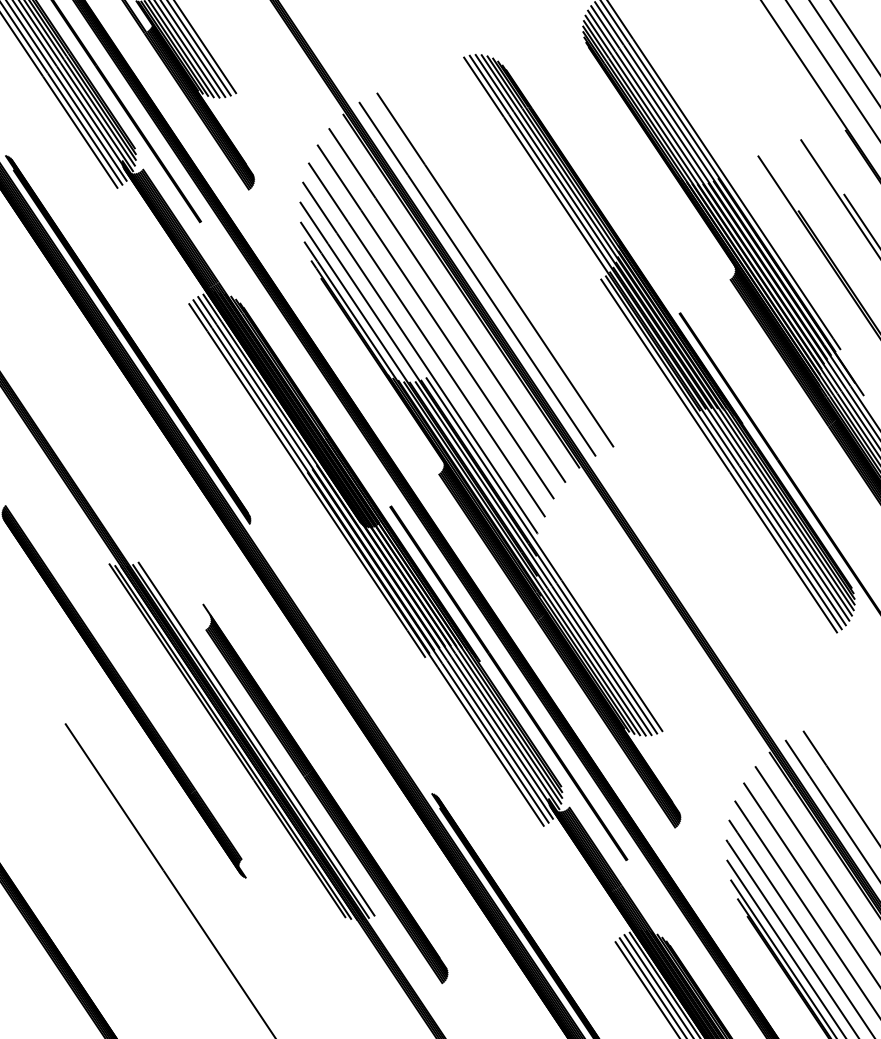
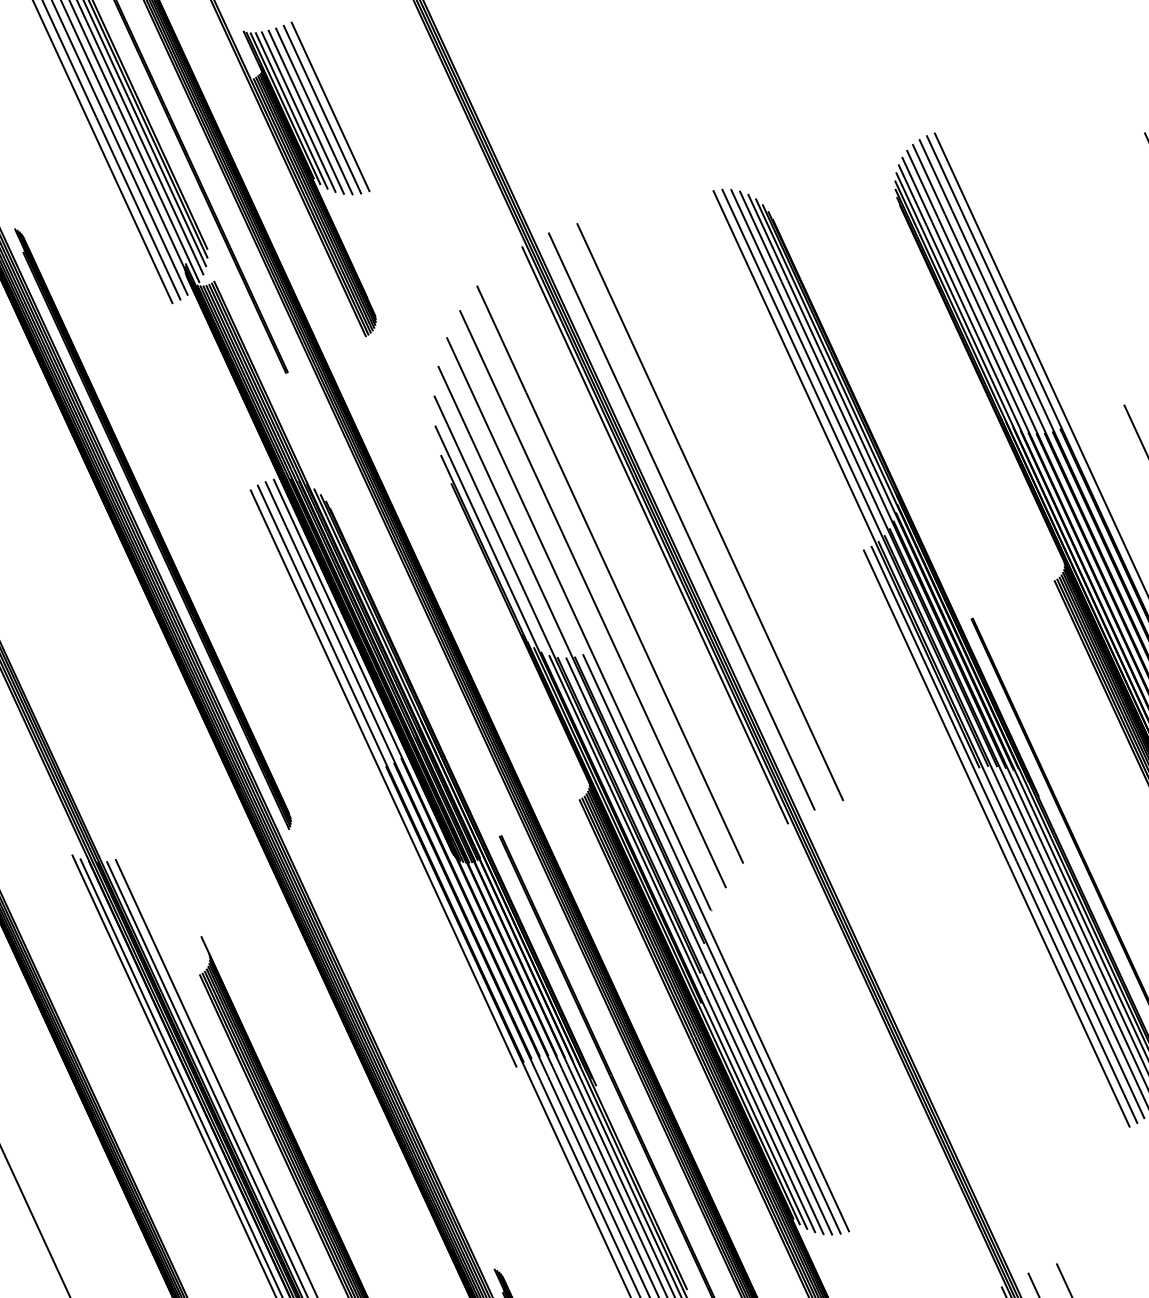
line: (447, 305) -> (631, 553), removed

